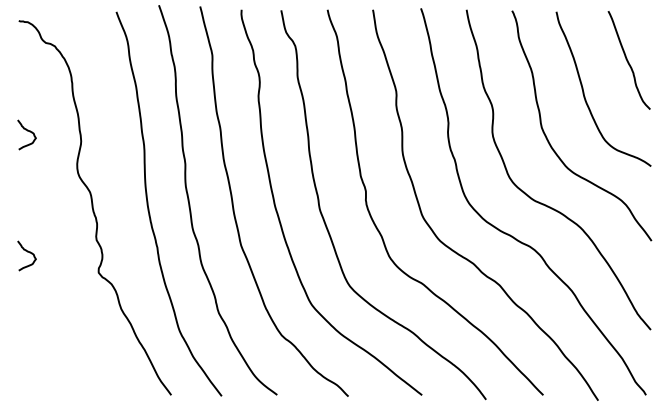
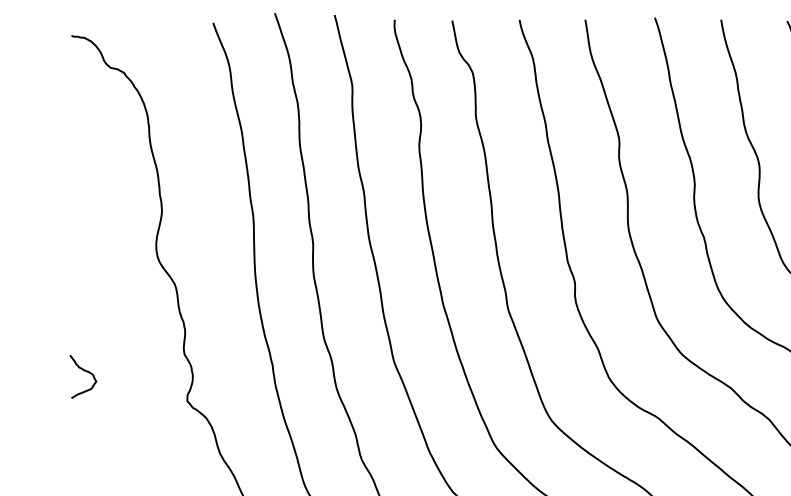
curve: (27, 131) -> (84, 196), removed

